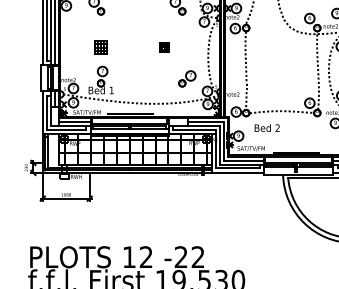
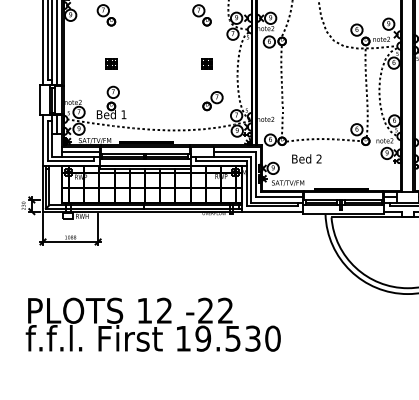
part: (101, 46) -> (111, 63), size x0.71
part: (164, 46) -> (206, 63), moved

